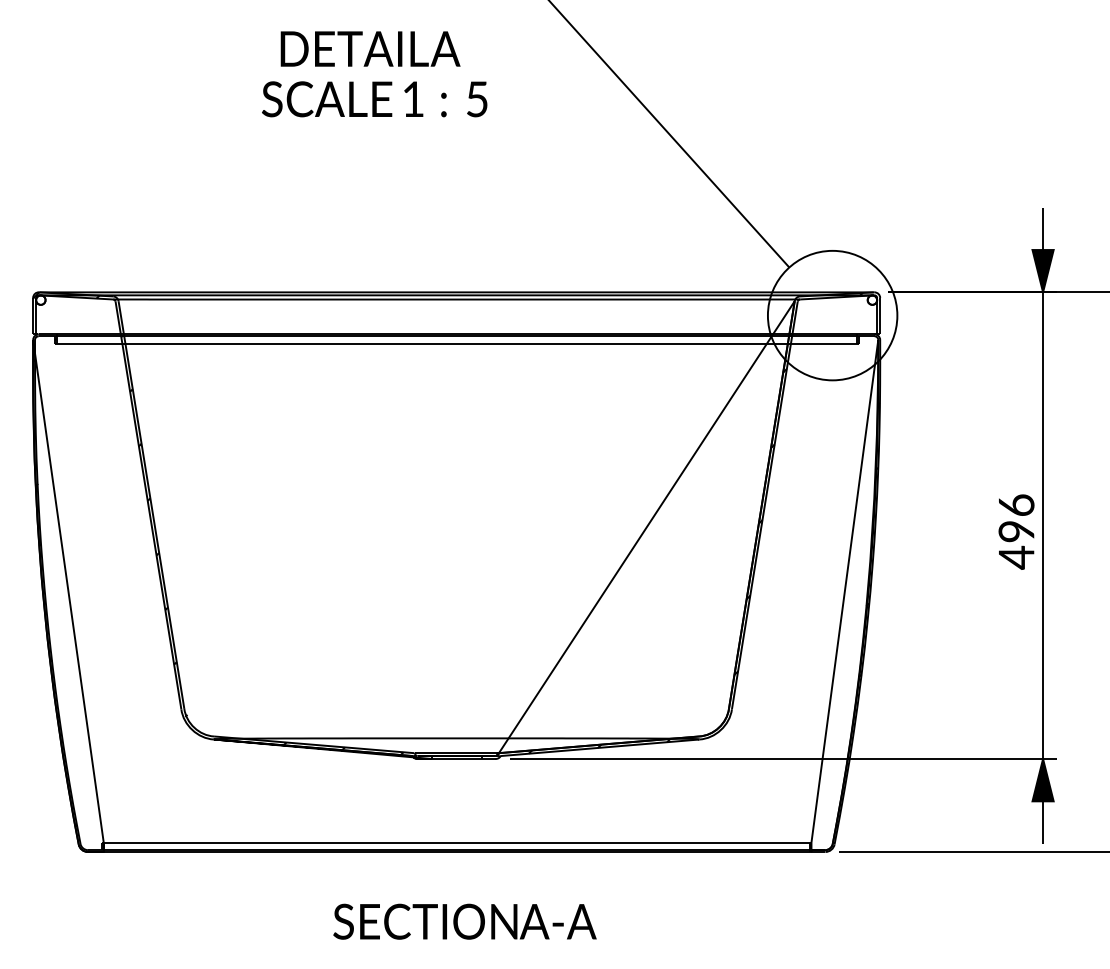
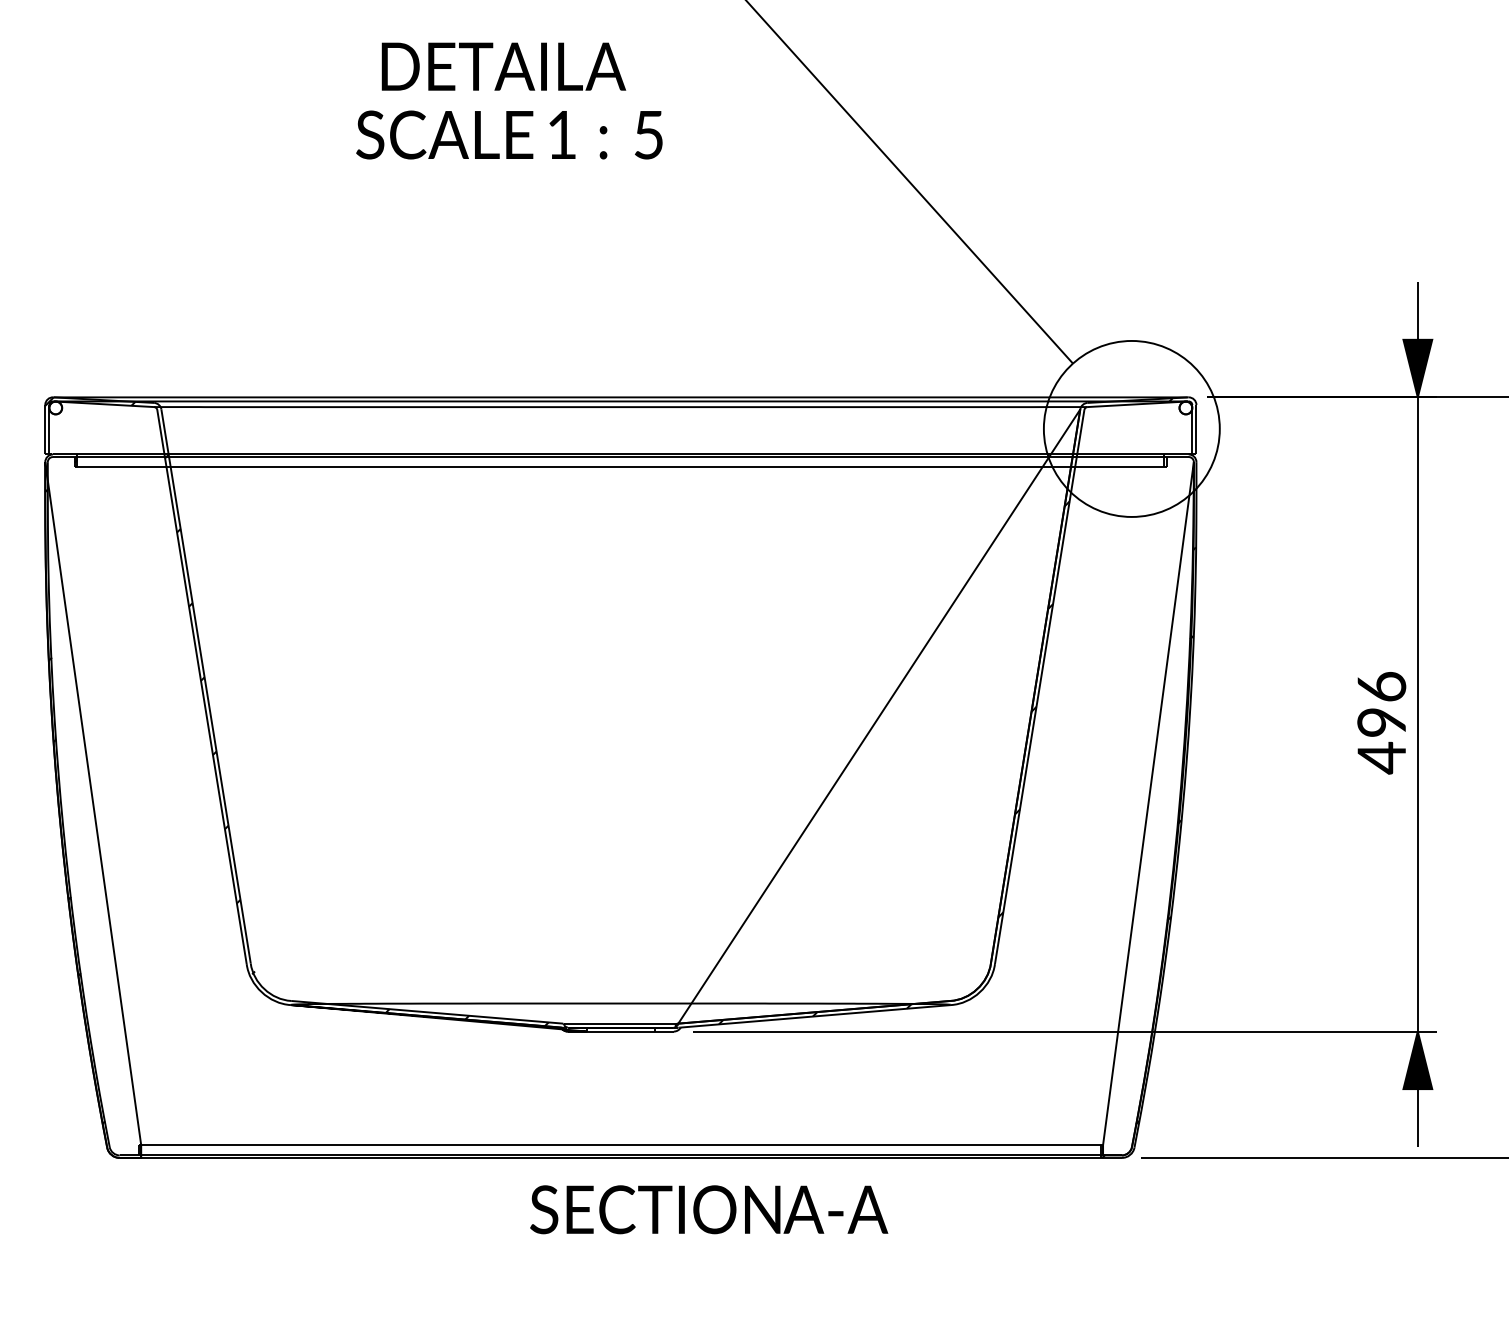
text: (465, 921) -> (709, 1209), moved

